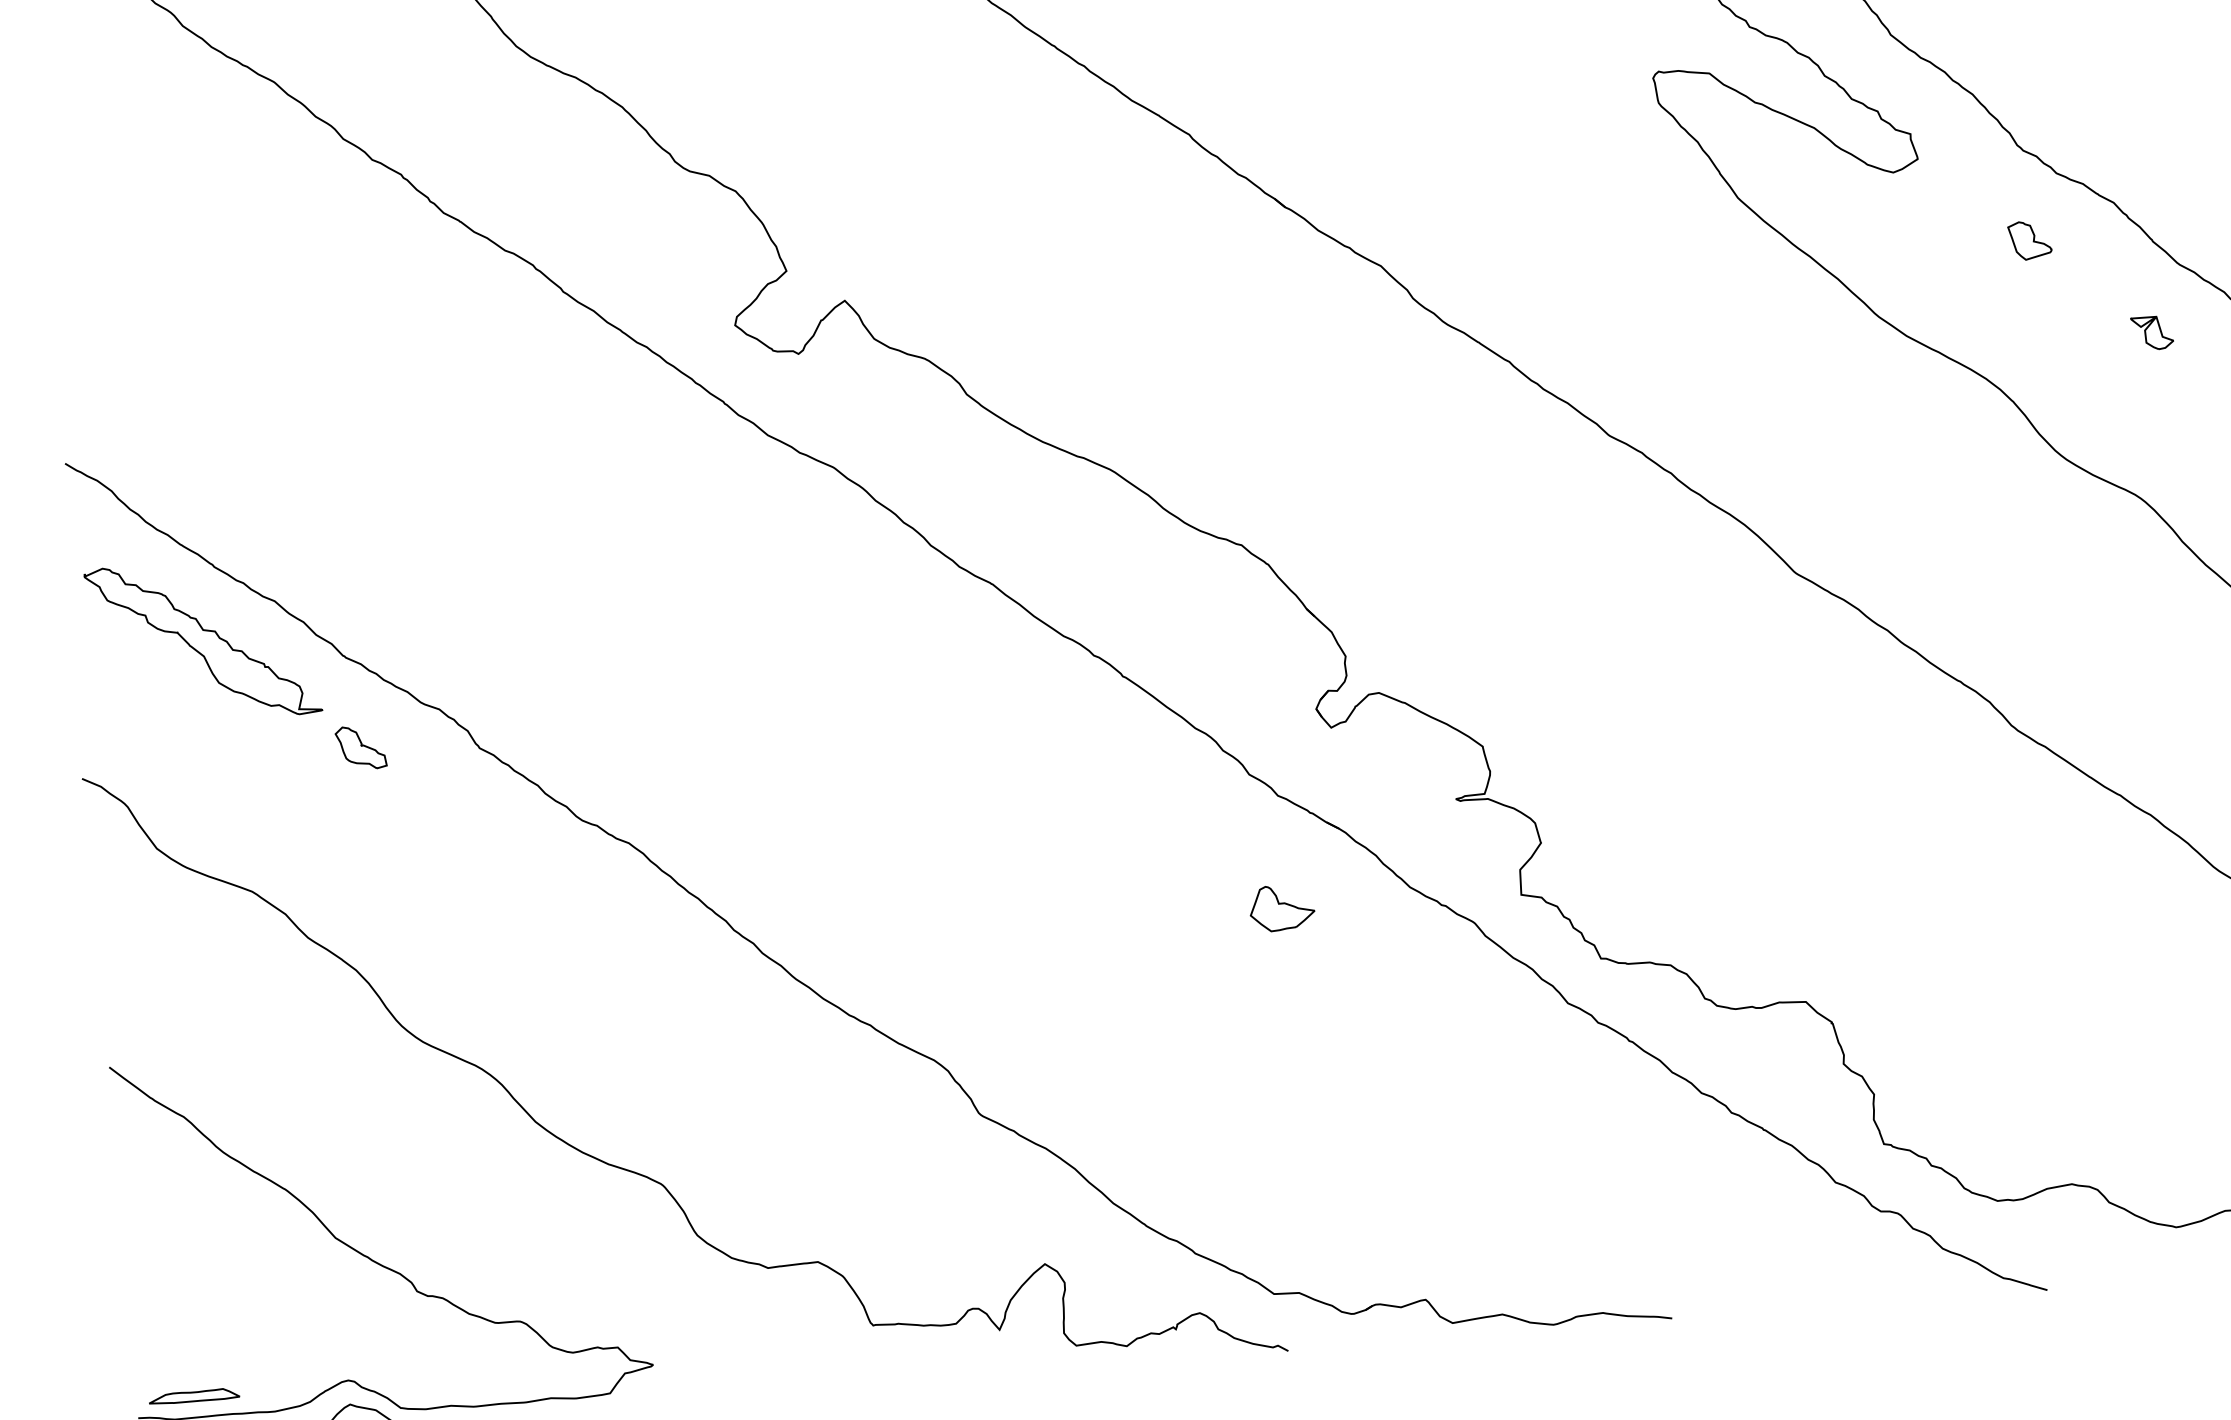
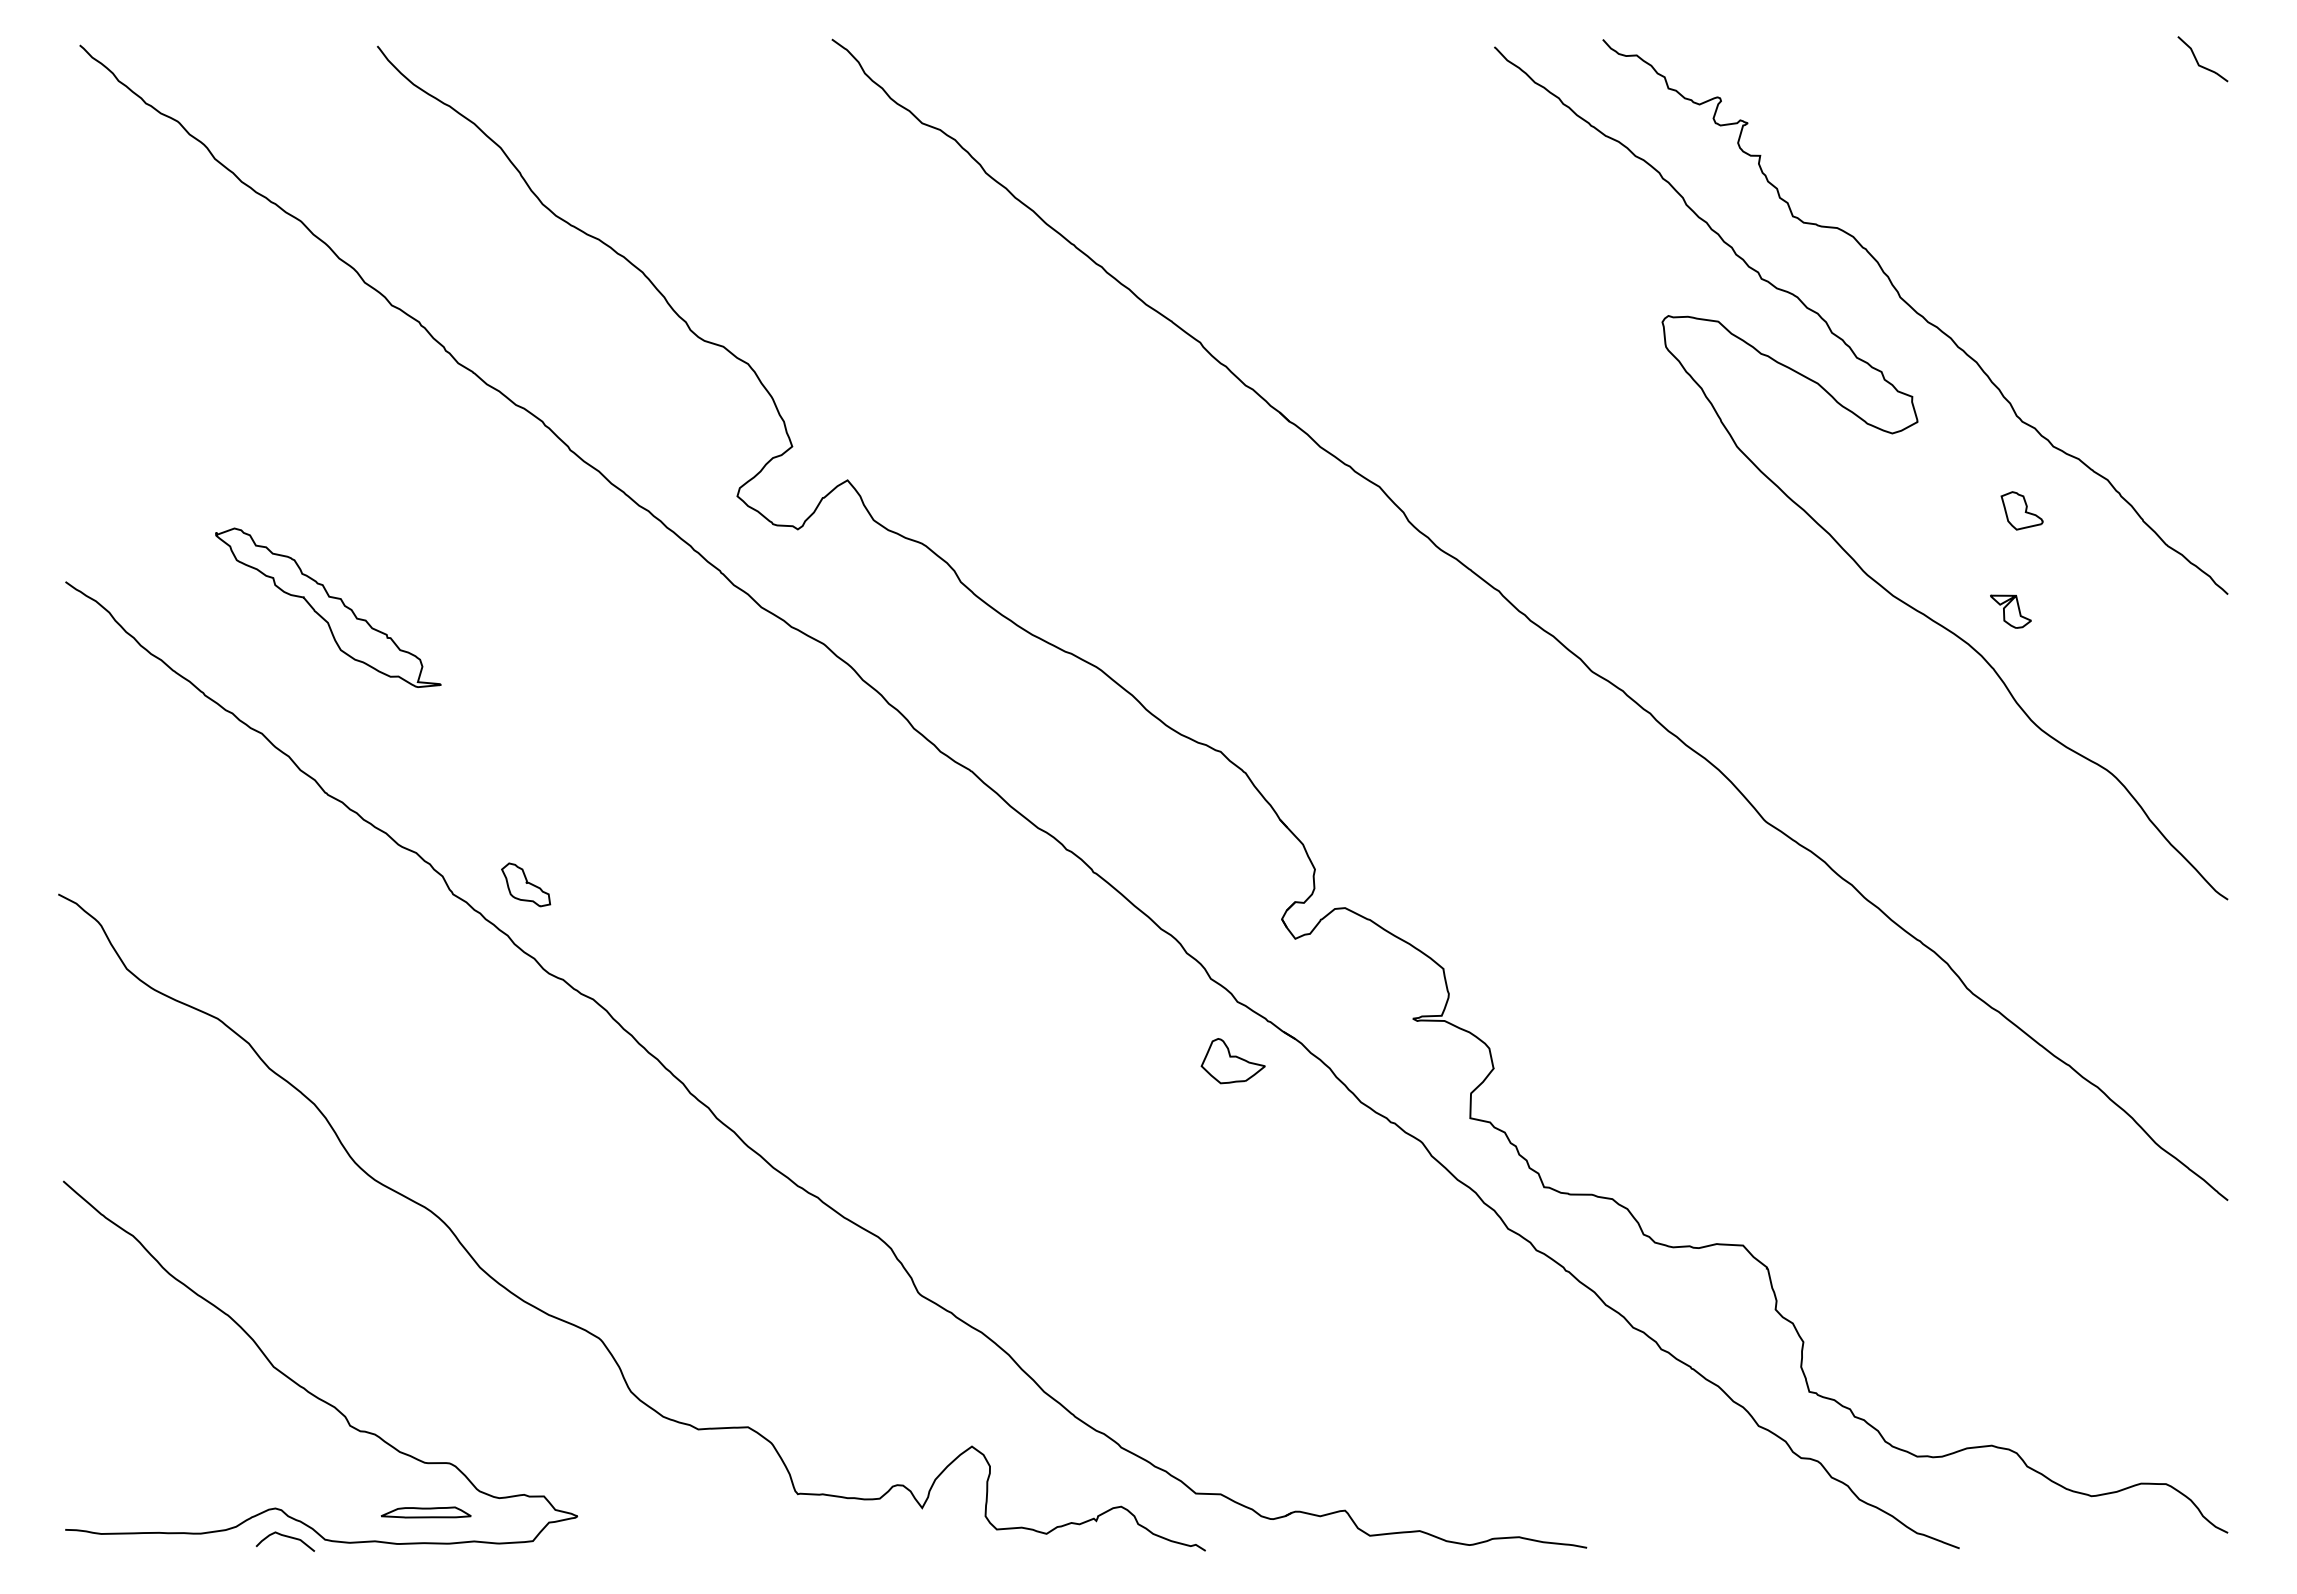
part: (2151, 333) -> (2010, 611), moved
part: (203, 640) -> (328, 607), moved
part: (361, 747) -> (526, 884), moved
part: (1281, 908) -> (1232, 1061), moved
part: (193, 1396) -> (425, 1512), moved

